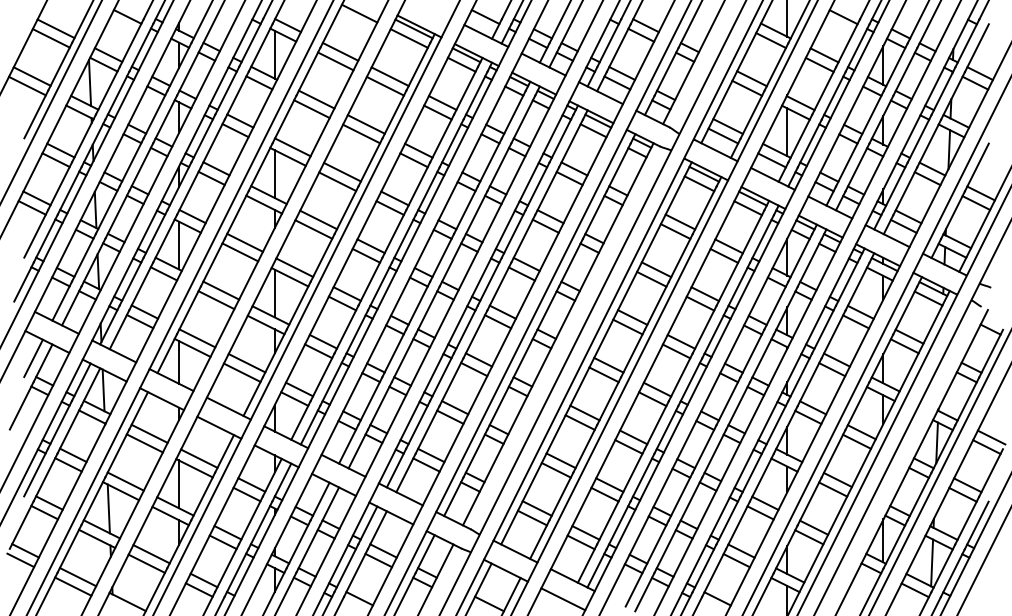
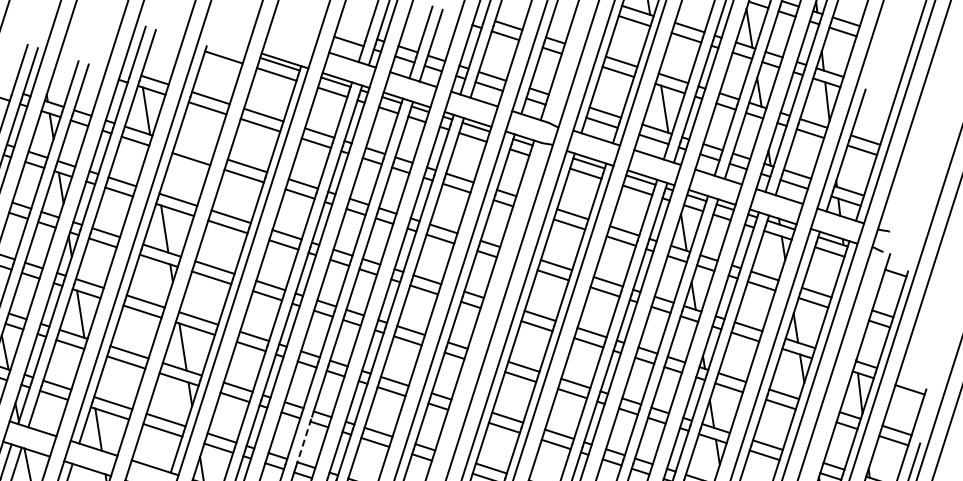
line: (316, 99) -> (194, 148), removed
line: (379, 405) -> (303, 441), solid -> dashed
line: (991, 437) -> (913, 379), removed

